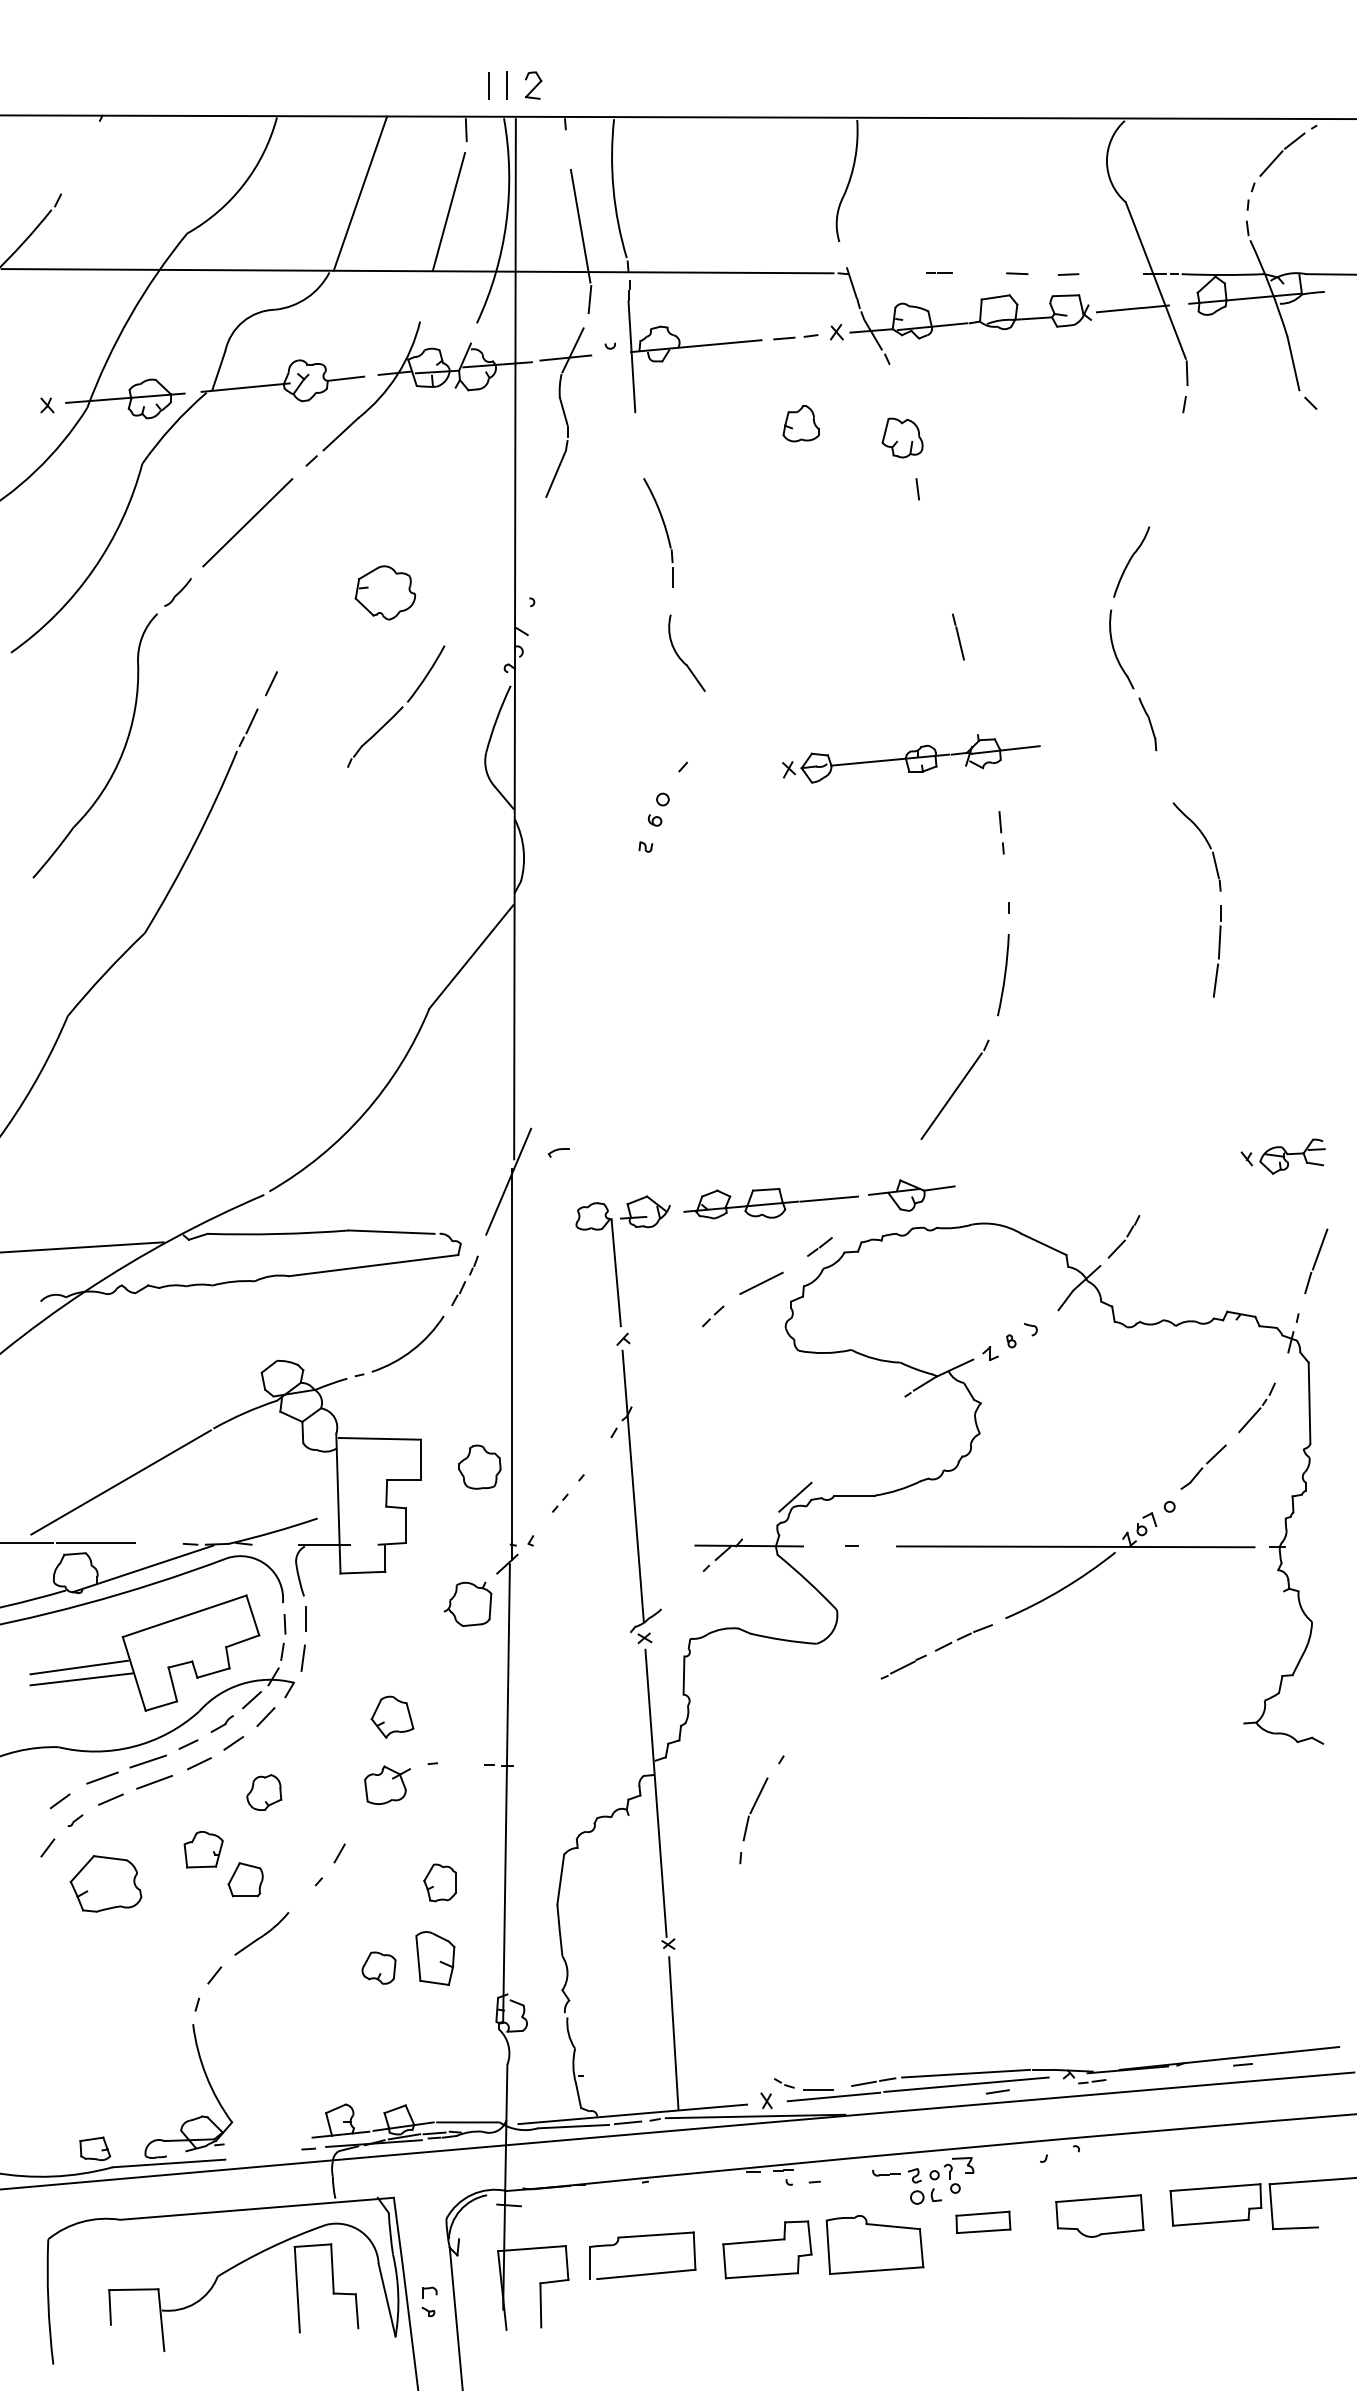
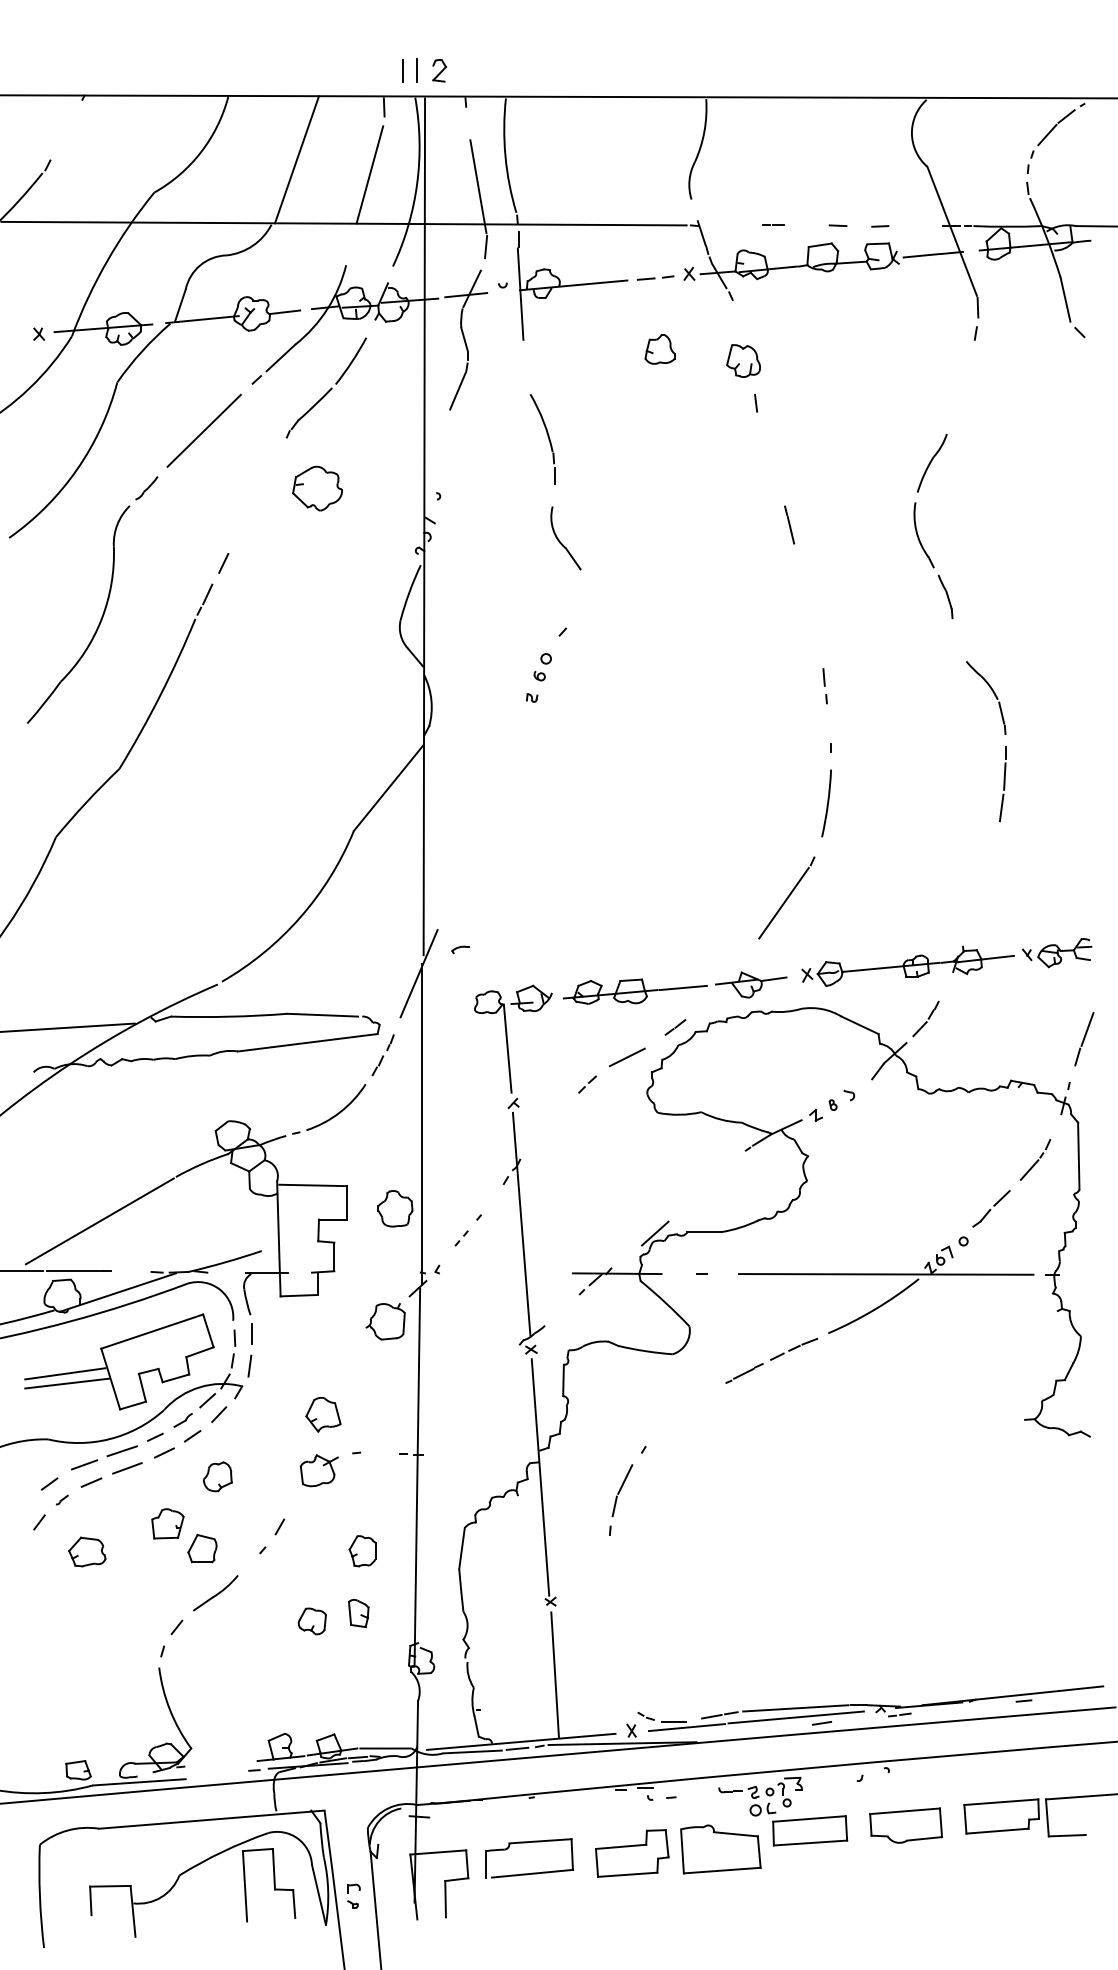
part: (396, 706) -> (326, 387), moved
part: (911, 758) -> (908, 966), moved
part: (105, 1883) -> (87, 1551), size x0.62
part: (435, 1958) -> (358, 1613), size x0.62
part: (983, 2222) -> (810, 1830), size x1.67

